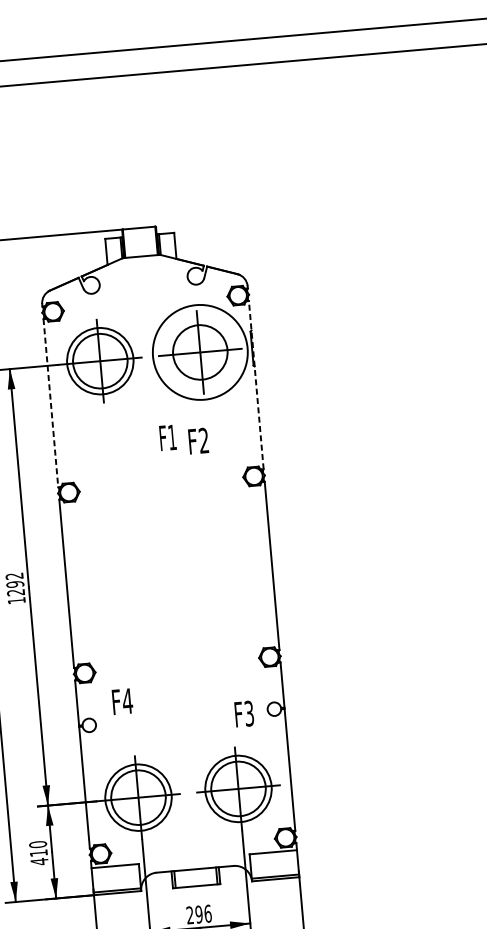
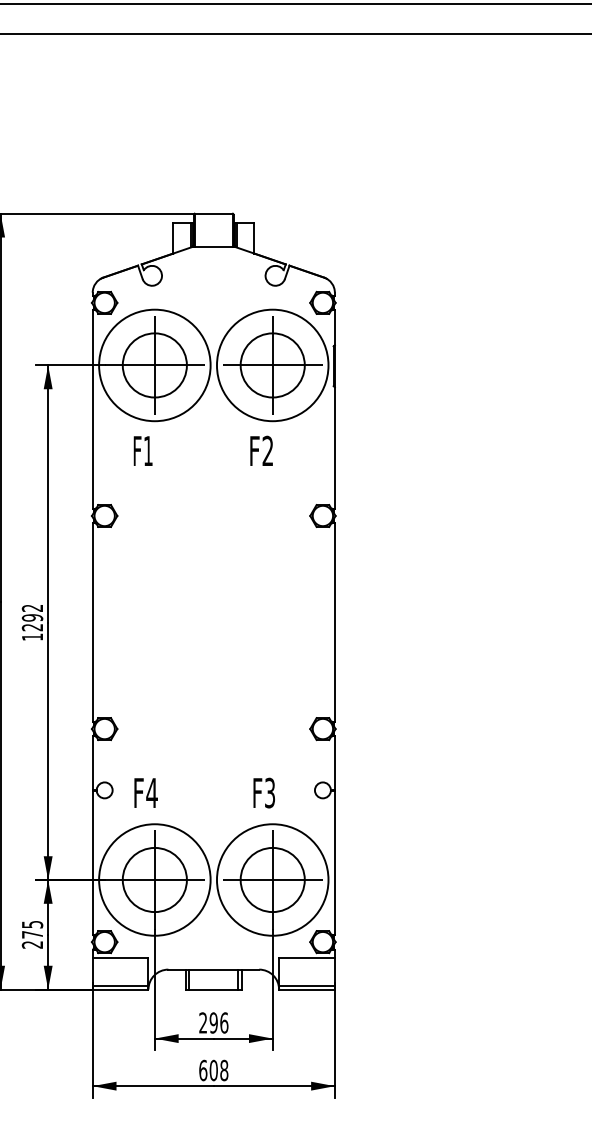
circle: (100, 361) -> (154, 365), size x1.43
line: (255, 384) -> (334, 408), dashed -> solid
line: (50, 403) -> (92, 409), dashed -> solid
text: (167, 437) -> (142, 450), moved
text: (198, 440) -> (261, 450), moved
text: (122, 701) -> (145, 792), moved
text: (243, 713) -> (263, 792), moved
circle: (238, 788) -> (272, 879), size x1.43
circle: (138, 797) -> (154, 879), size x1.43
text: (38, 852) -> (32, 934), 410 -> 275

